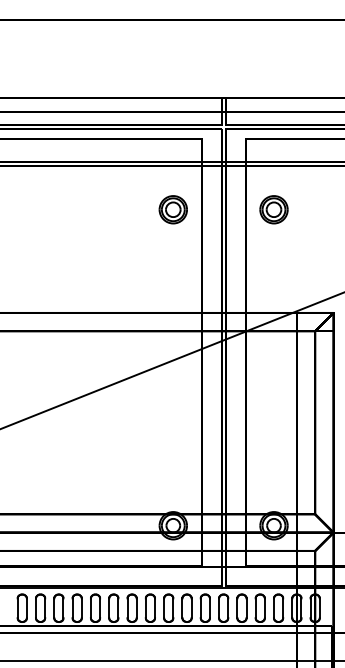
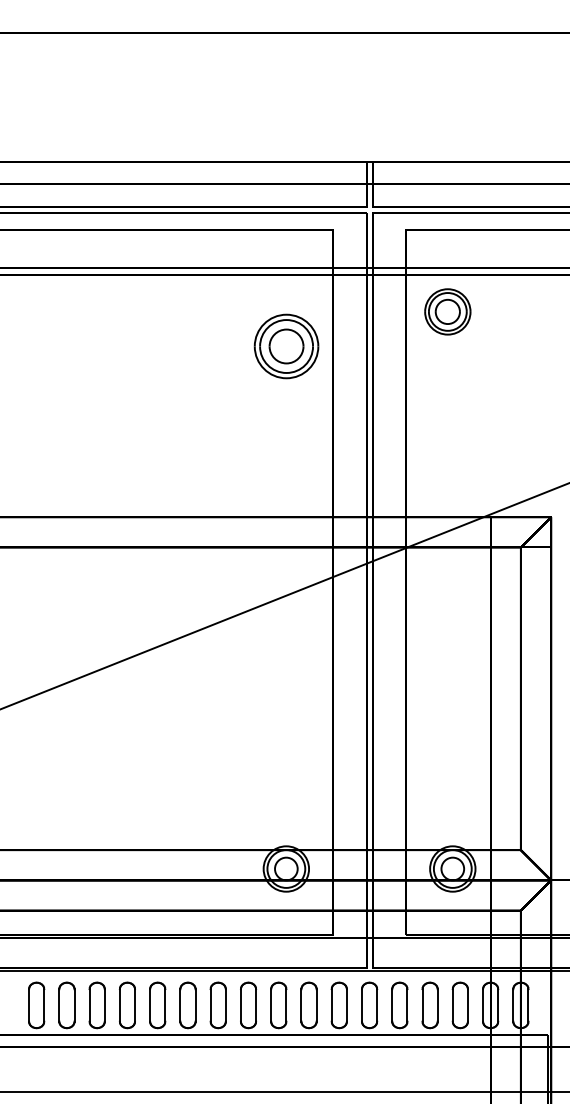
part: (172, 209) -> (285, 346), size x1.4
part: (273, 209) -> (447, 311), moved

